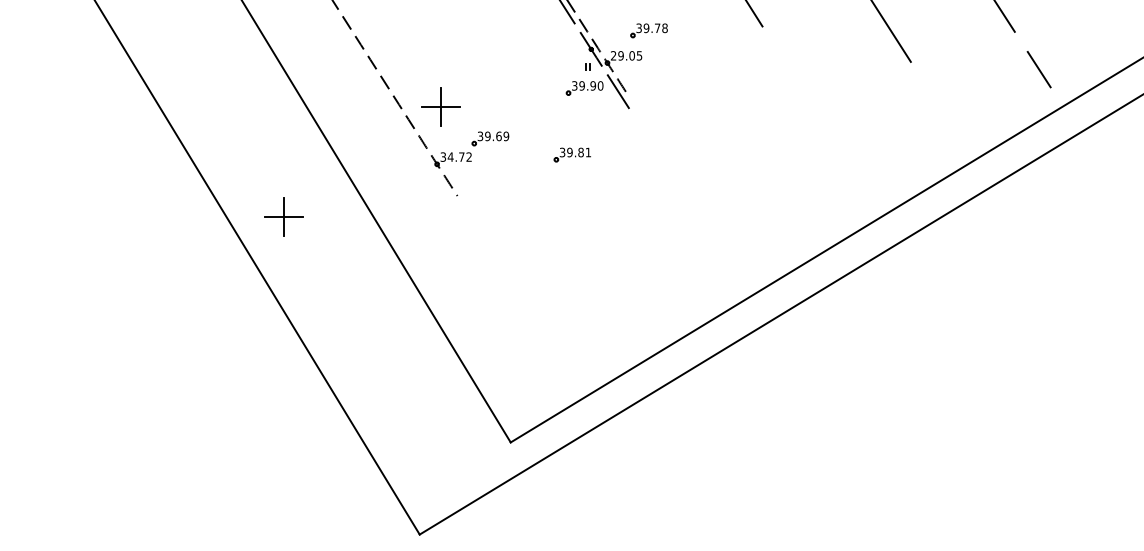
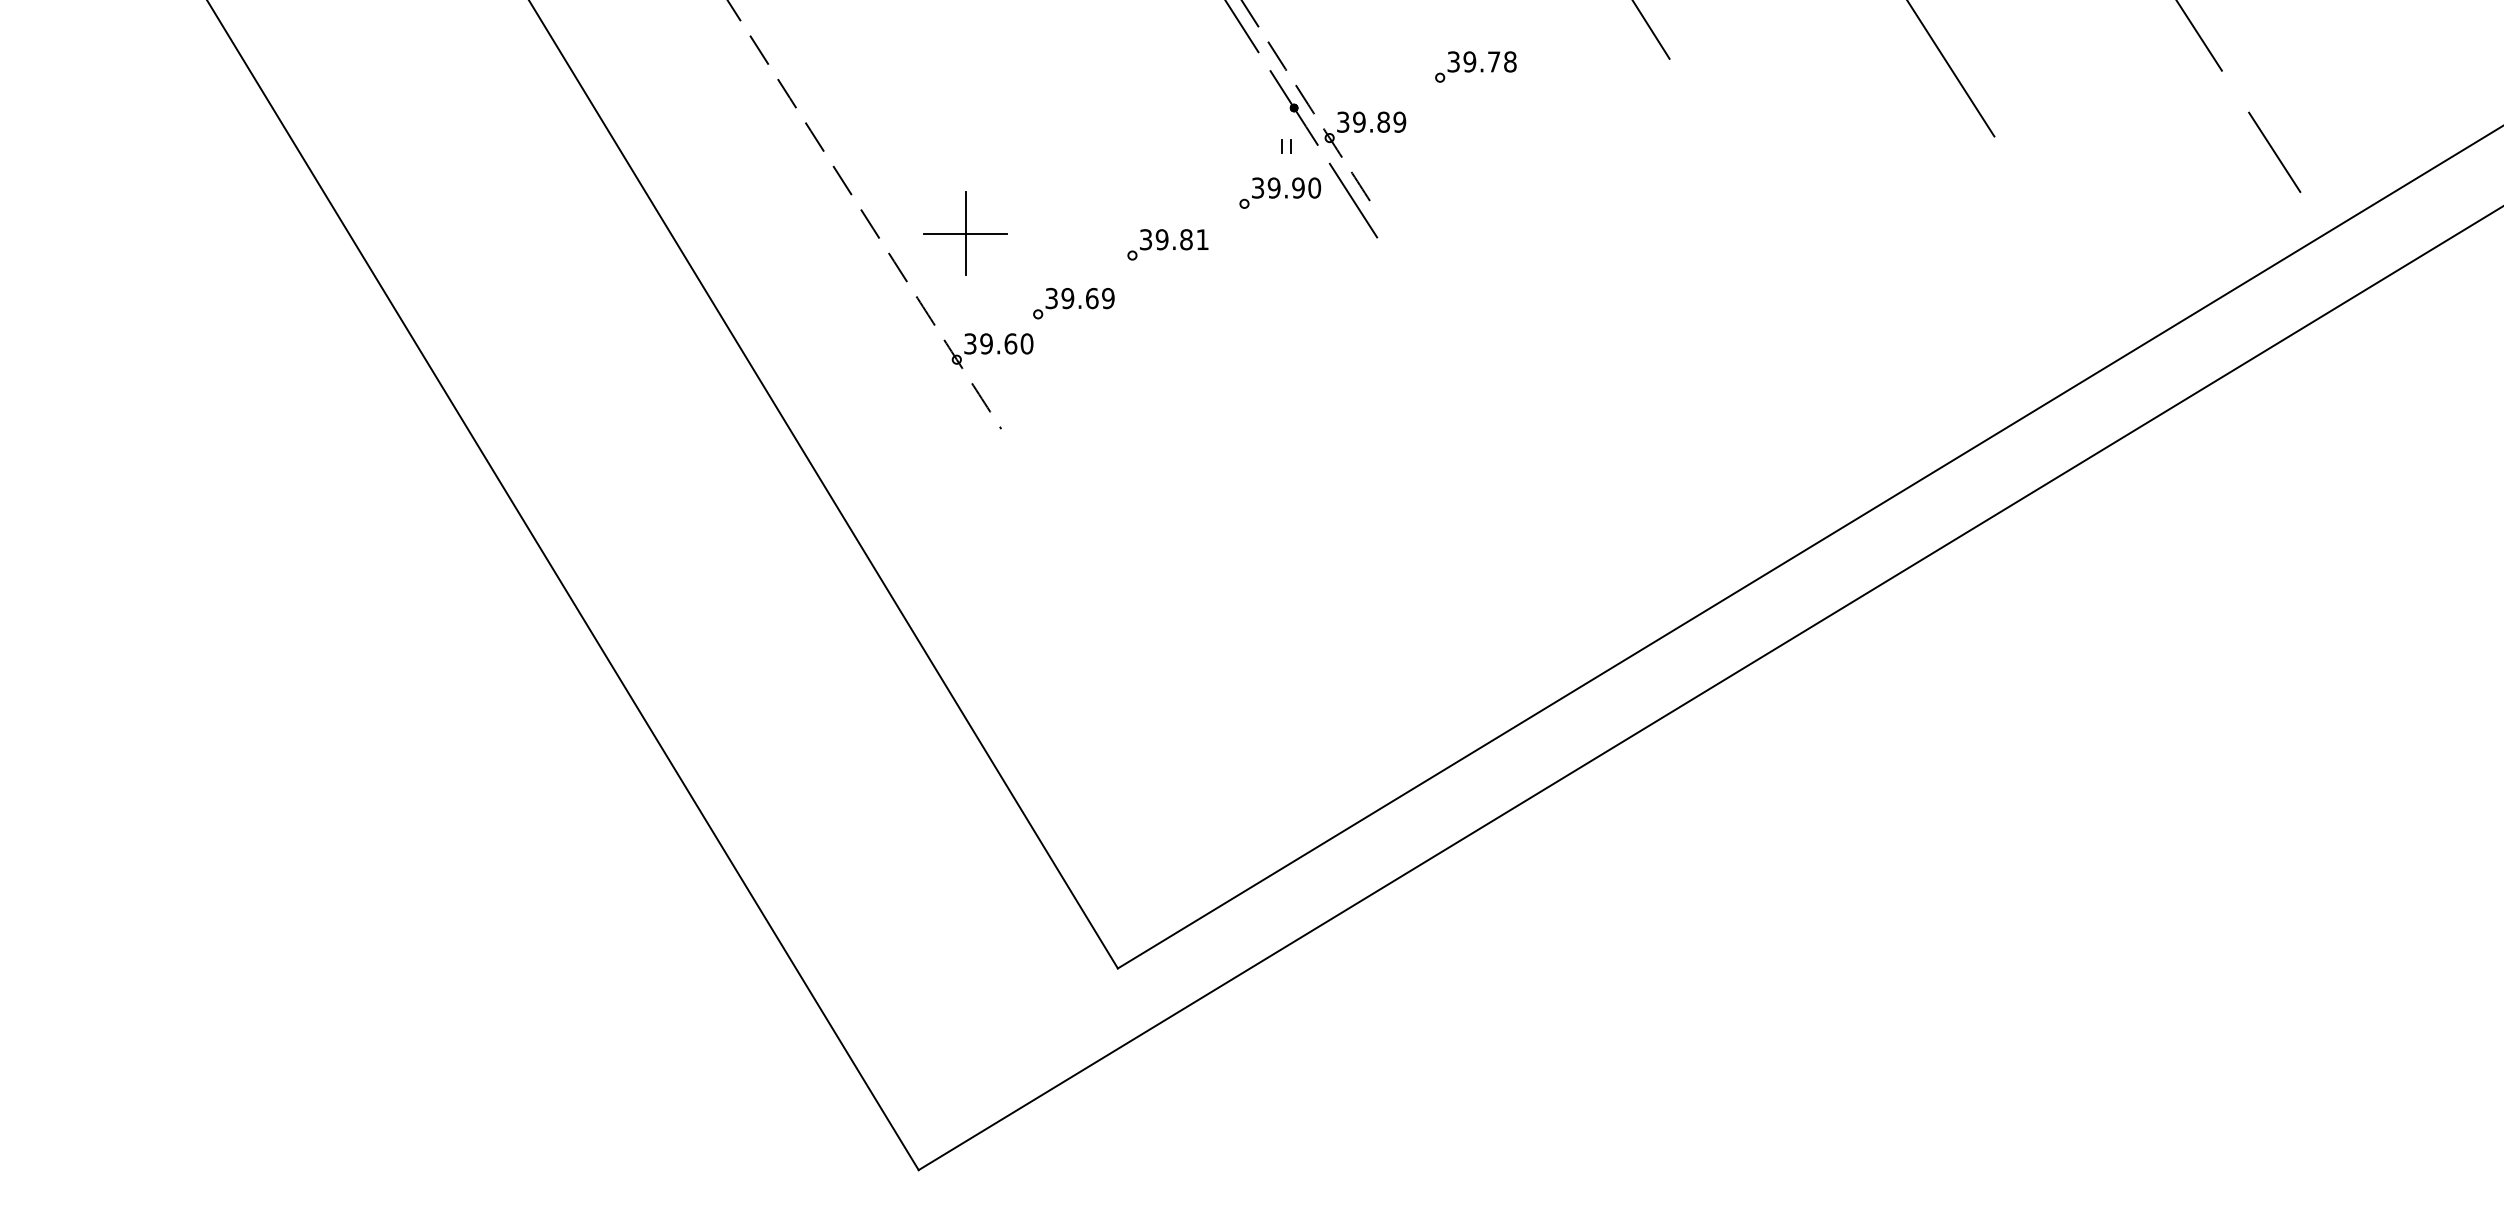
part: (648, 30) -> (1474, 66), moved
text: (626, 55) -> (1371, 121), 29.05 -> 39.89
part: (571, 154) -> (1165, 244), moved
text: (459, 156) -> (1005, 342), 34.72 -> 39.60
part: (283, 216) -> (620, 473), removed

